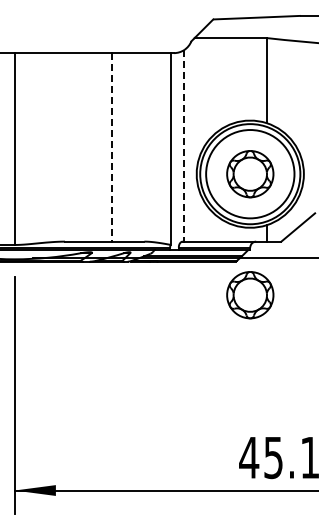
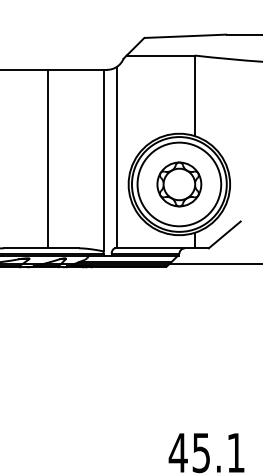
line: (184, 145) -> (117, 157), dashed -> solid
line: (111, 147) -> (47, 159), dashed -> solid
part: (250, 295) -> (179, 299), removed

